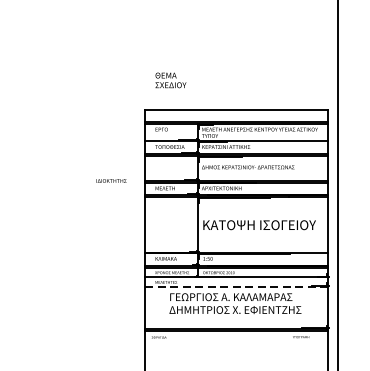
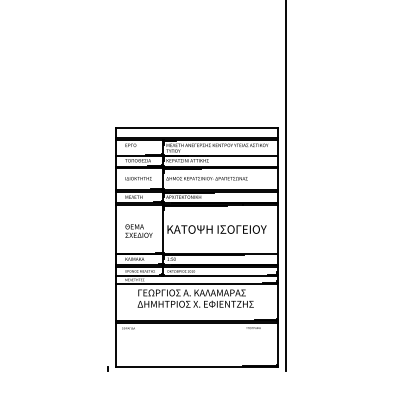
text: (170, 79) -> (138, 230), moved
text: (111, 180) -> (138, 178), moved
line: (236, 287) -> (196, 284), dashed -> solid

